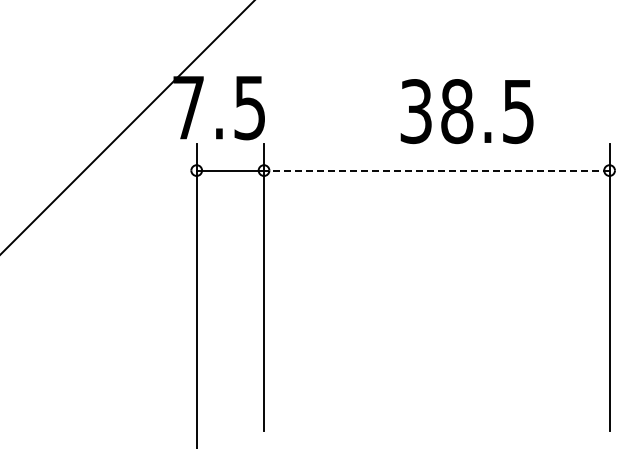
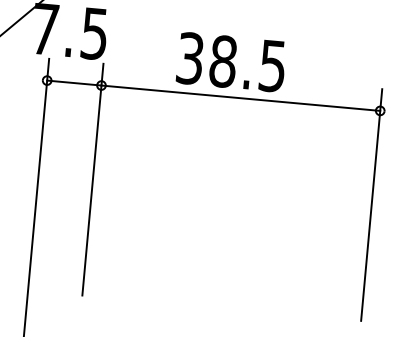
text: (466, 111) -> (230, 62), moved
line: (436, 170) -> (240, 98), dashed -> solid

